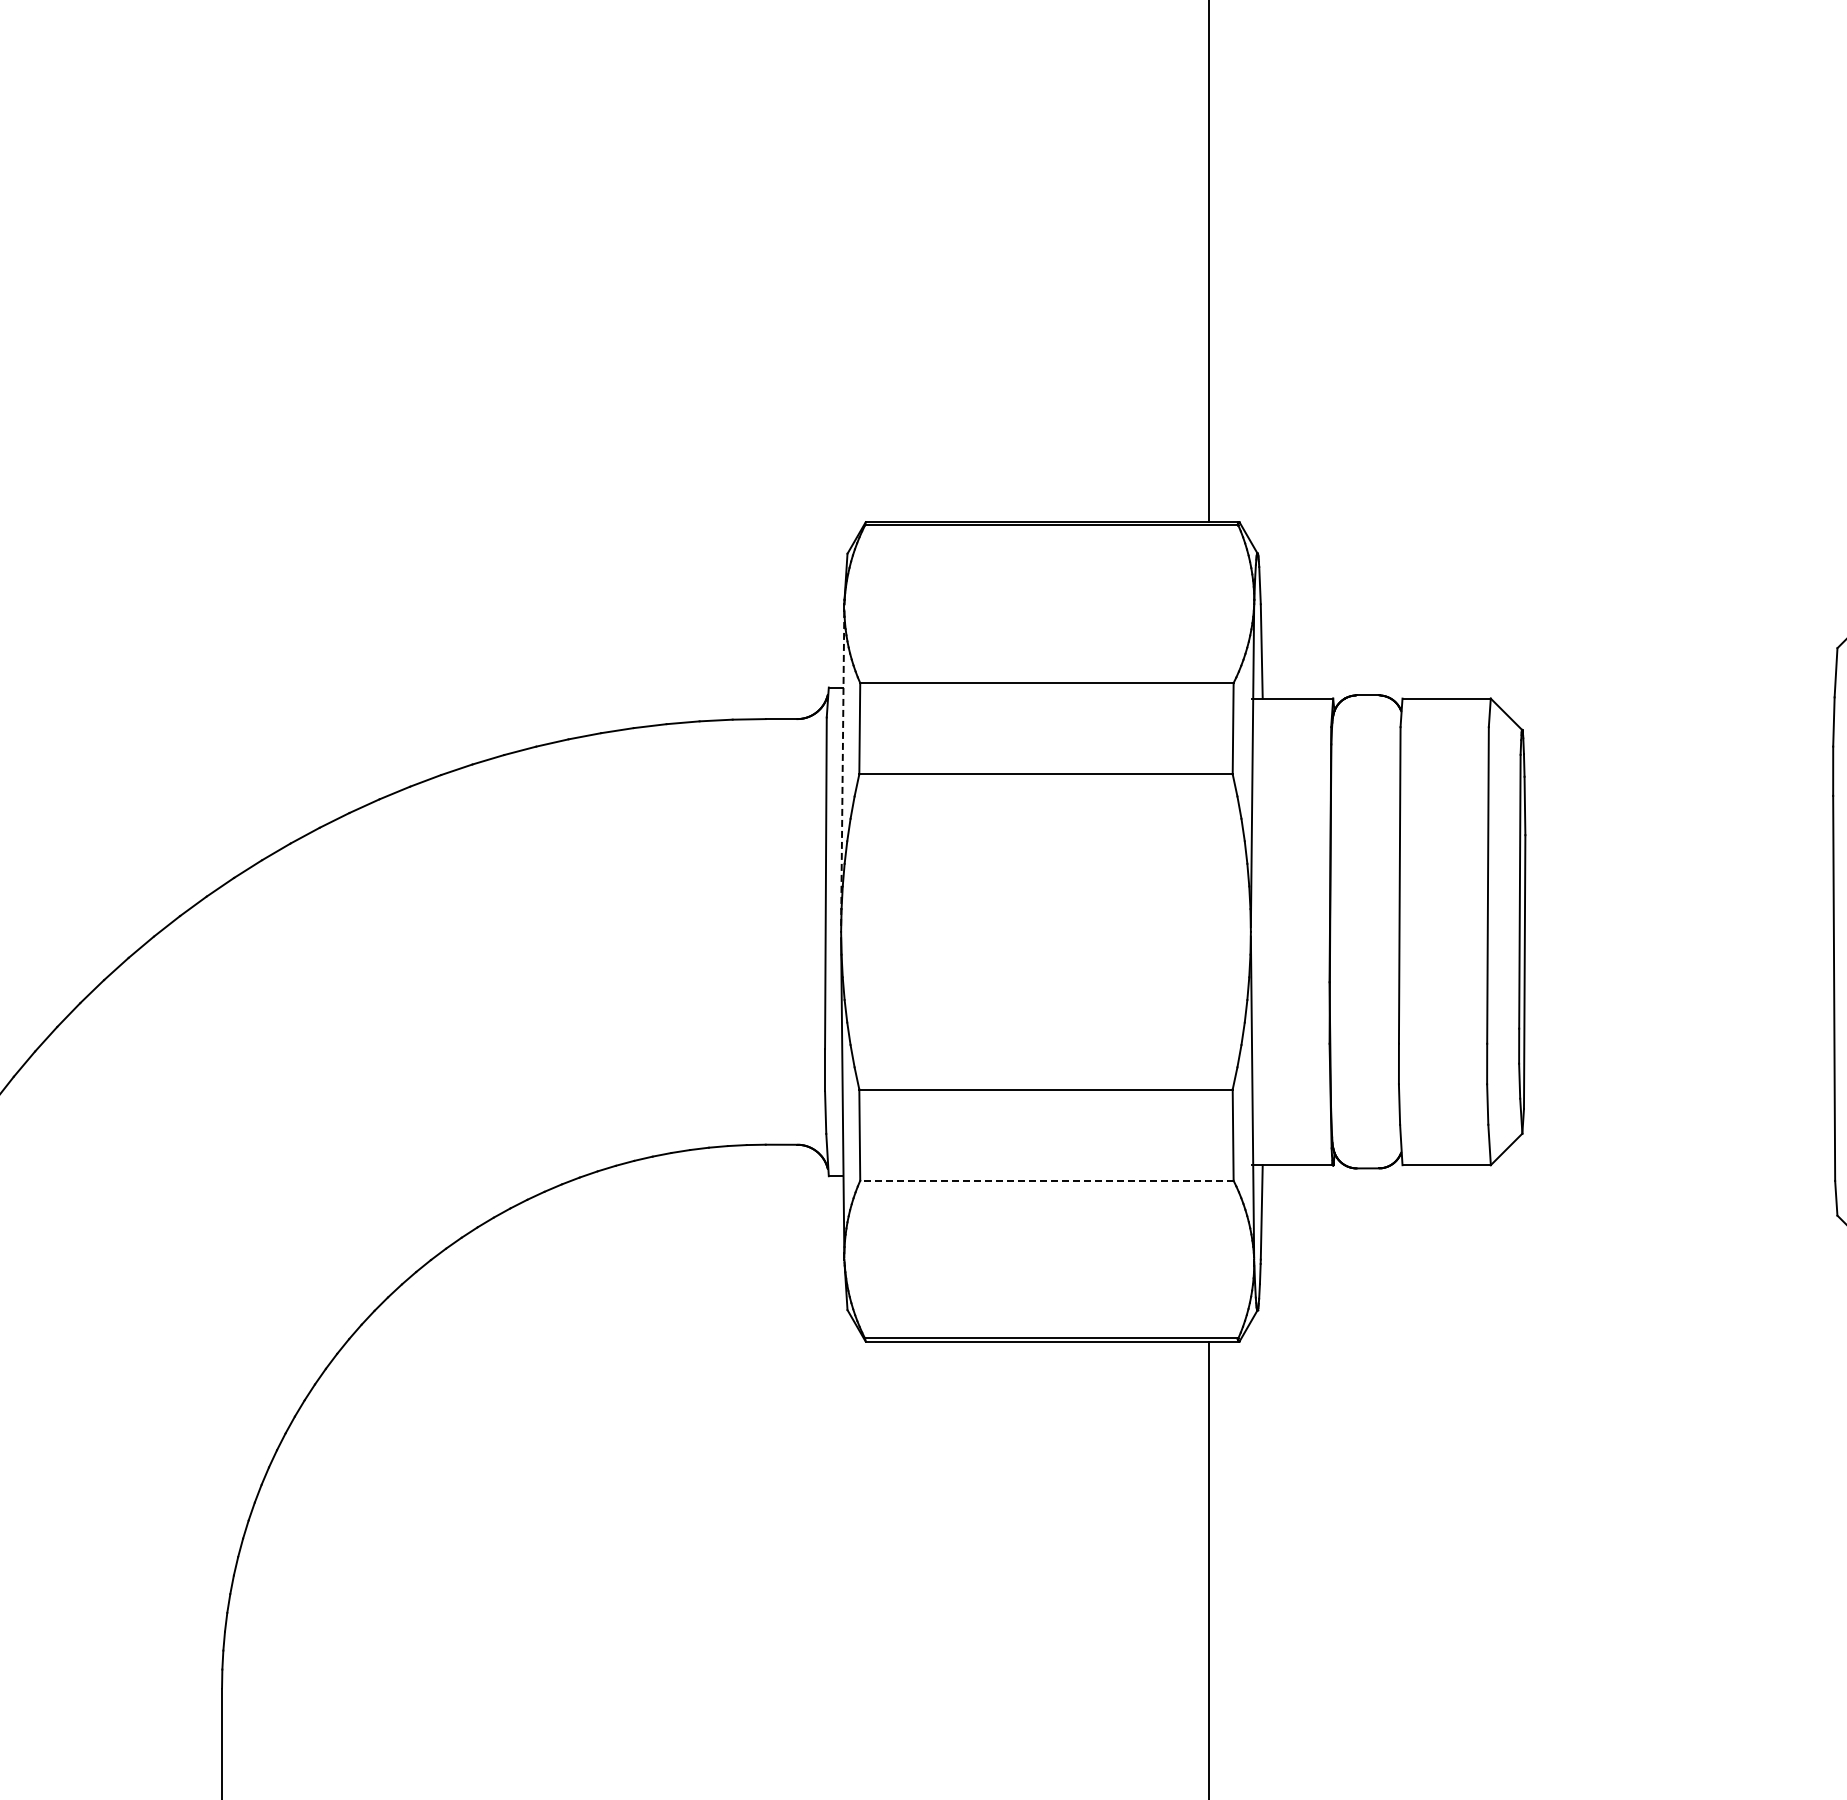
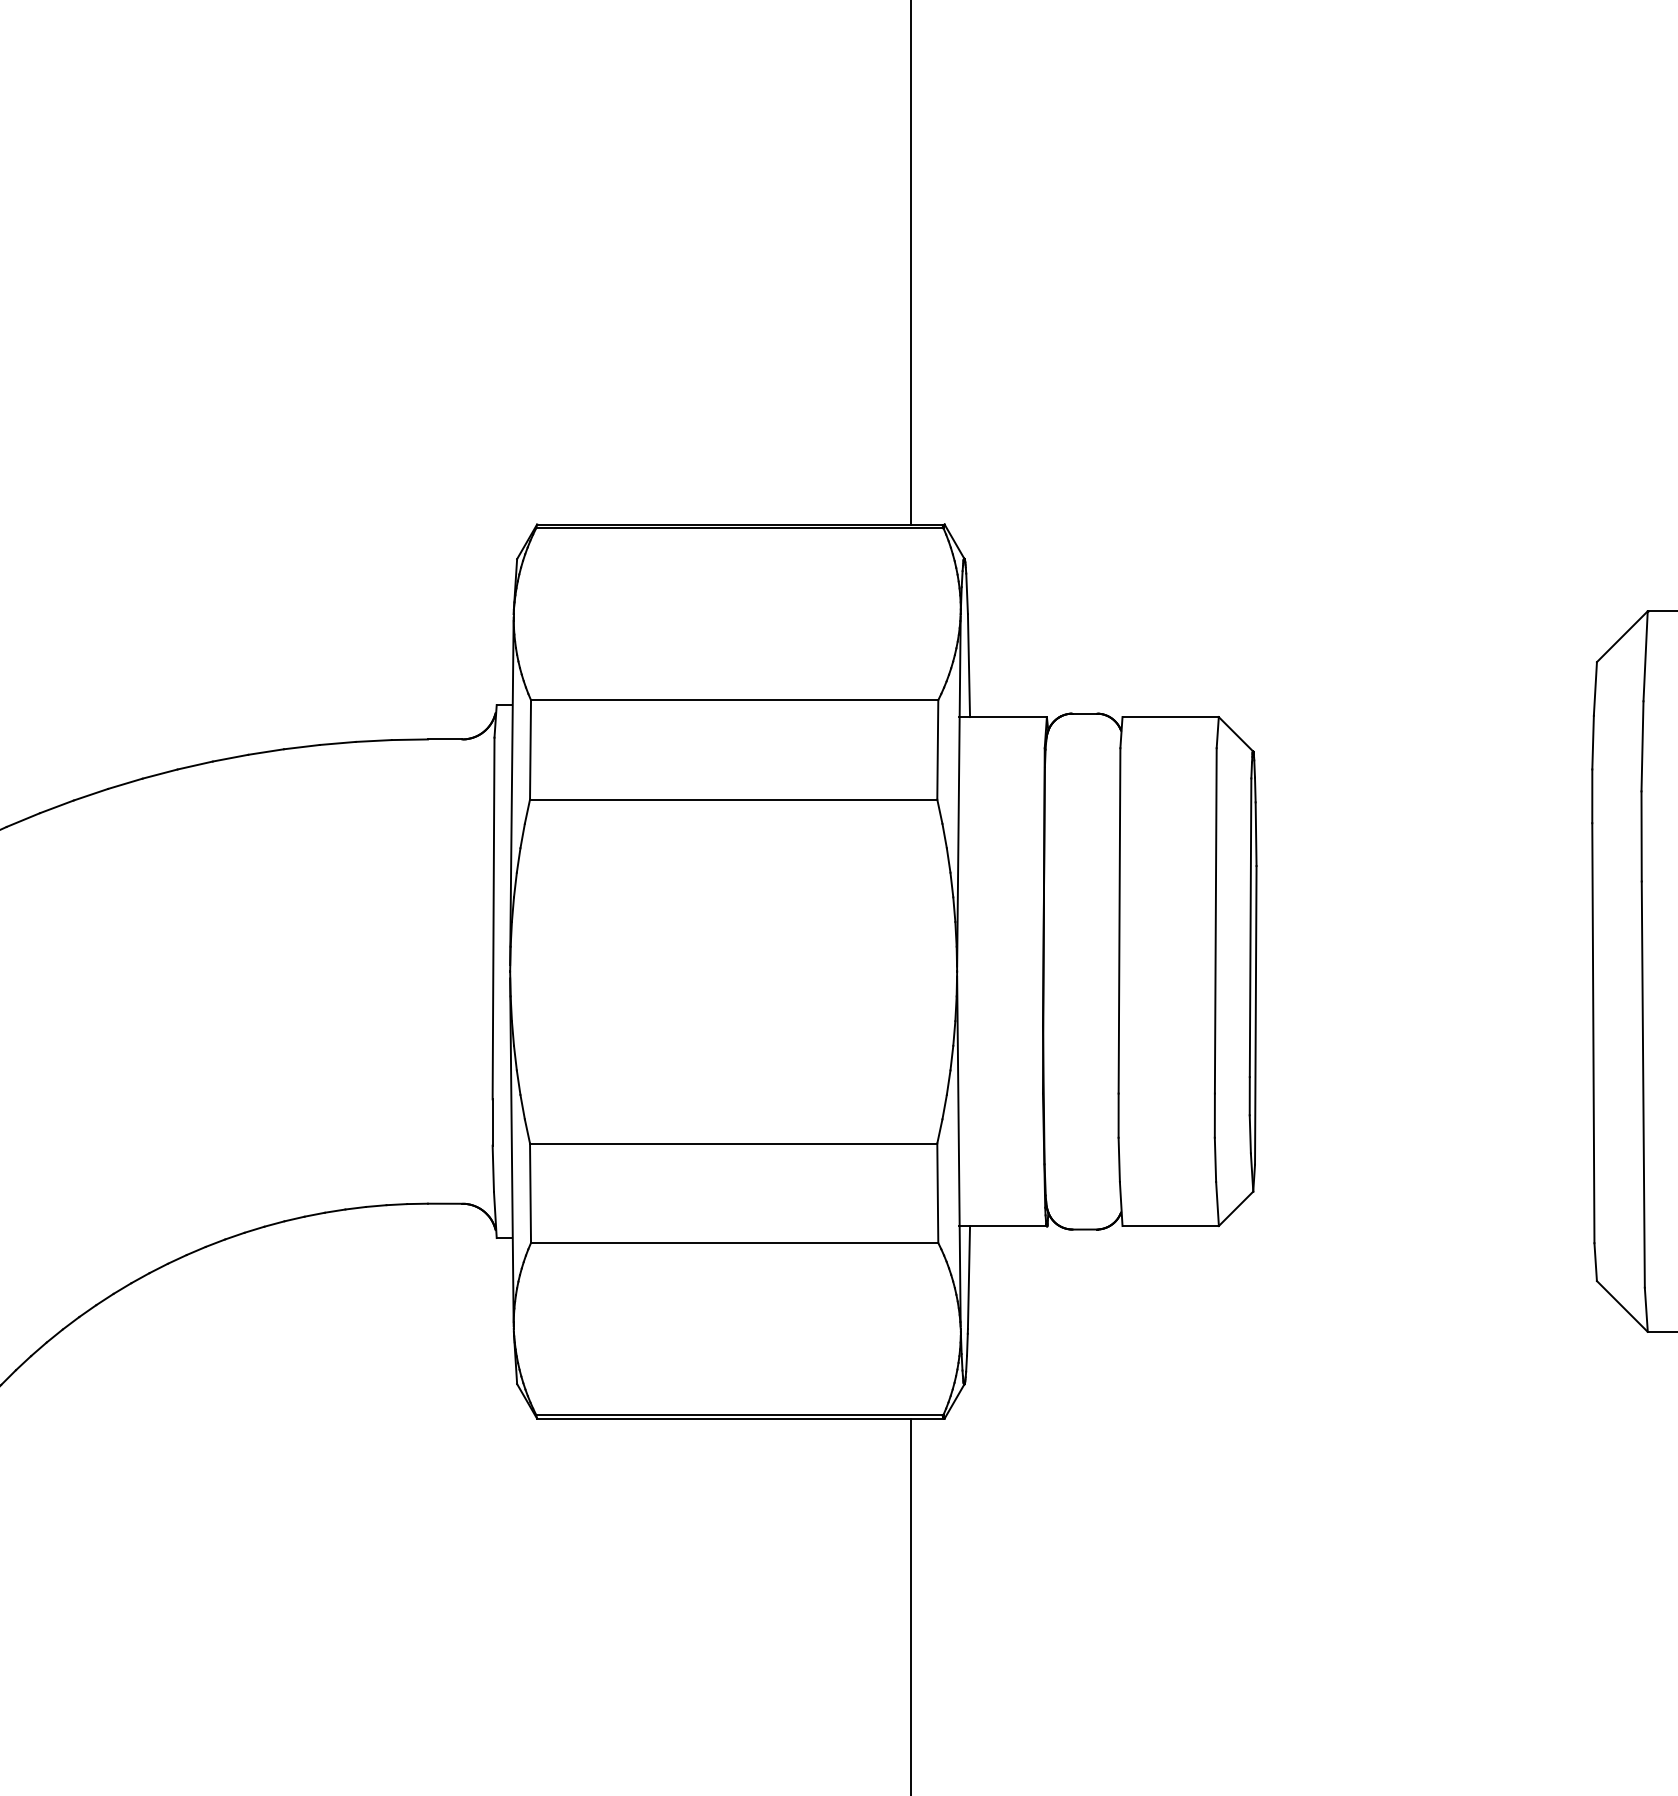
line: (842, 766) -> (511, 791), dashed -> solid
line: (1046, 1180) -> (734, 1242), dashed -> solid

